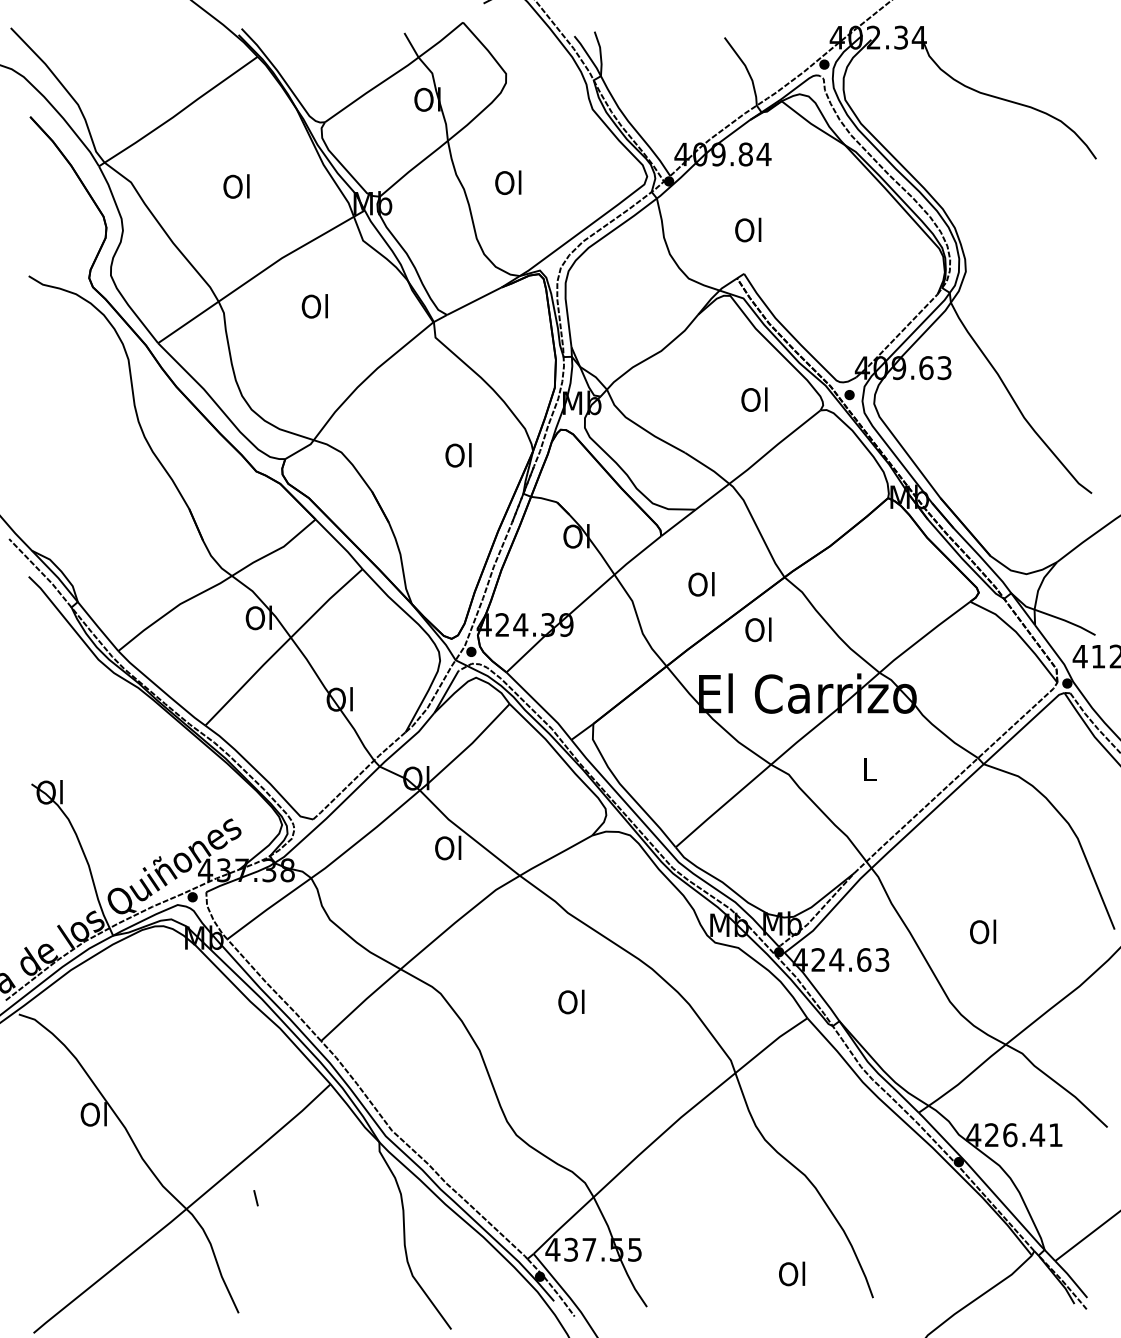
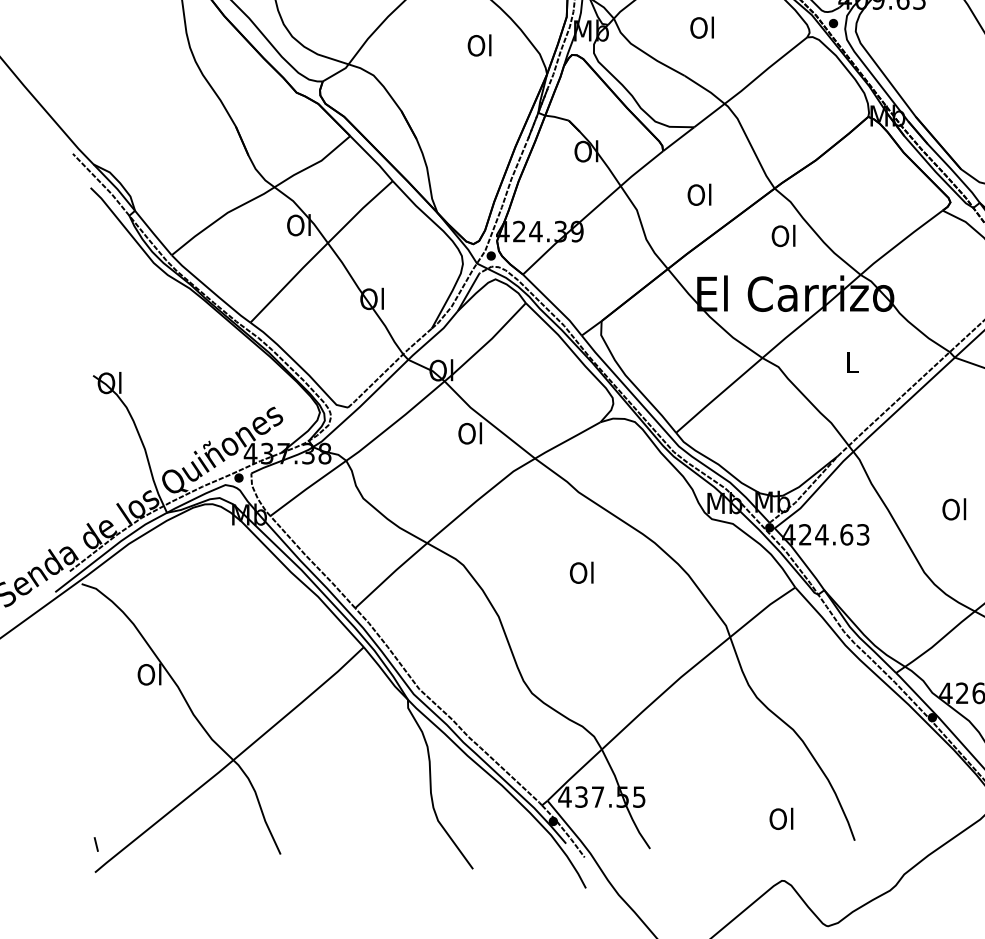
text: (754, 399) -> (702, 27), moved
text: (458, 455) -> (479, 45), moved
text: (758, 629) -> (783, 235), moved
line: (255, 1198) -> (95, 844), moved

